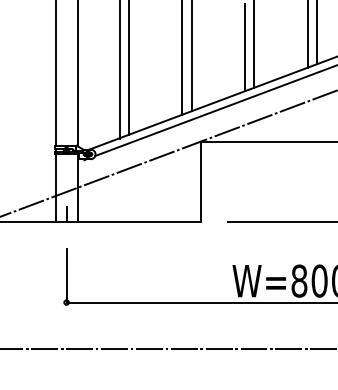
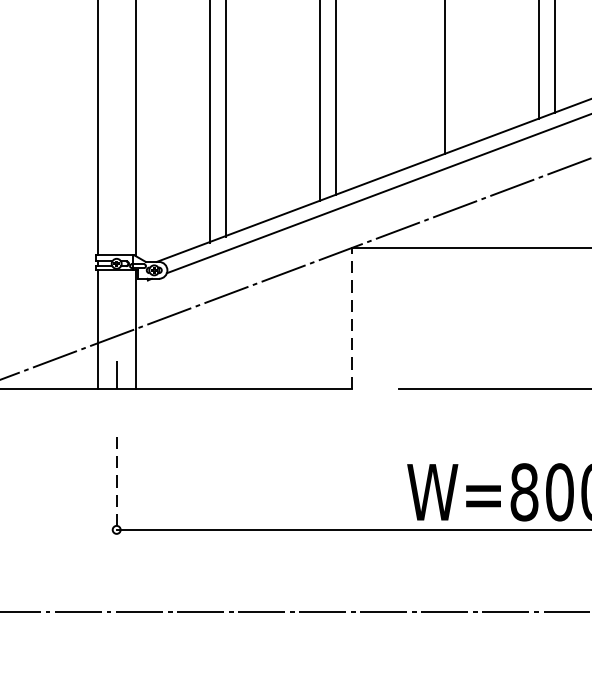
line: (245, 47) -> (429, 83), removed
line: (200, 181) -> (351, 317), solid -> dashed
line: (66, 276) -> (116, 484), solid -> dashed

